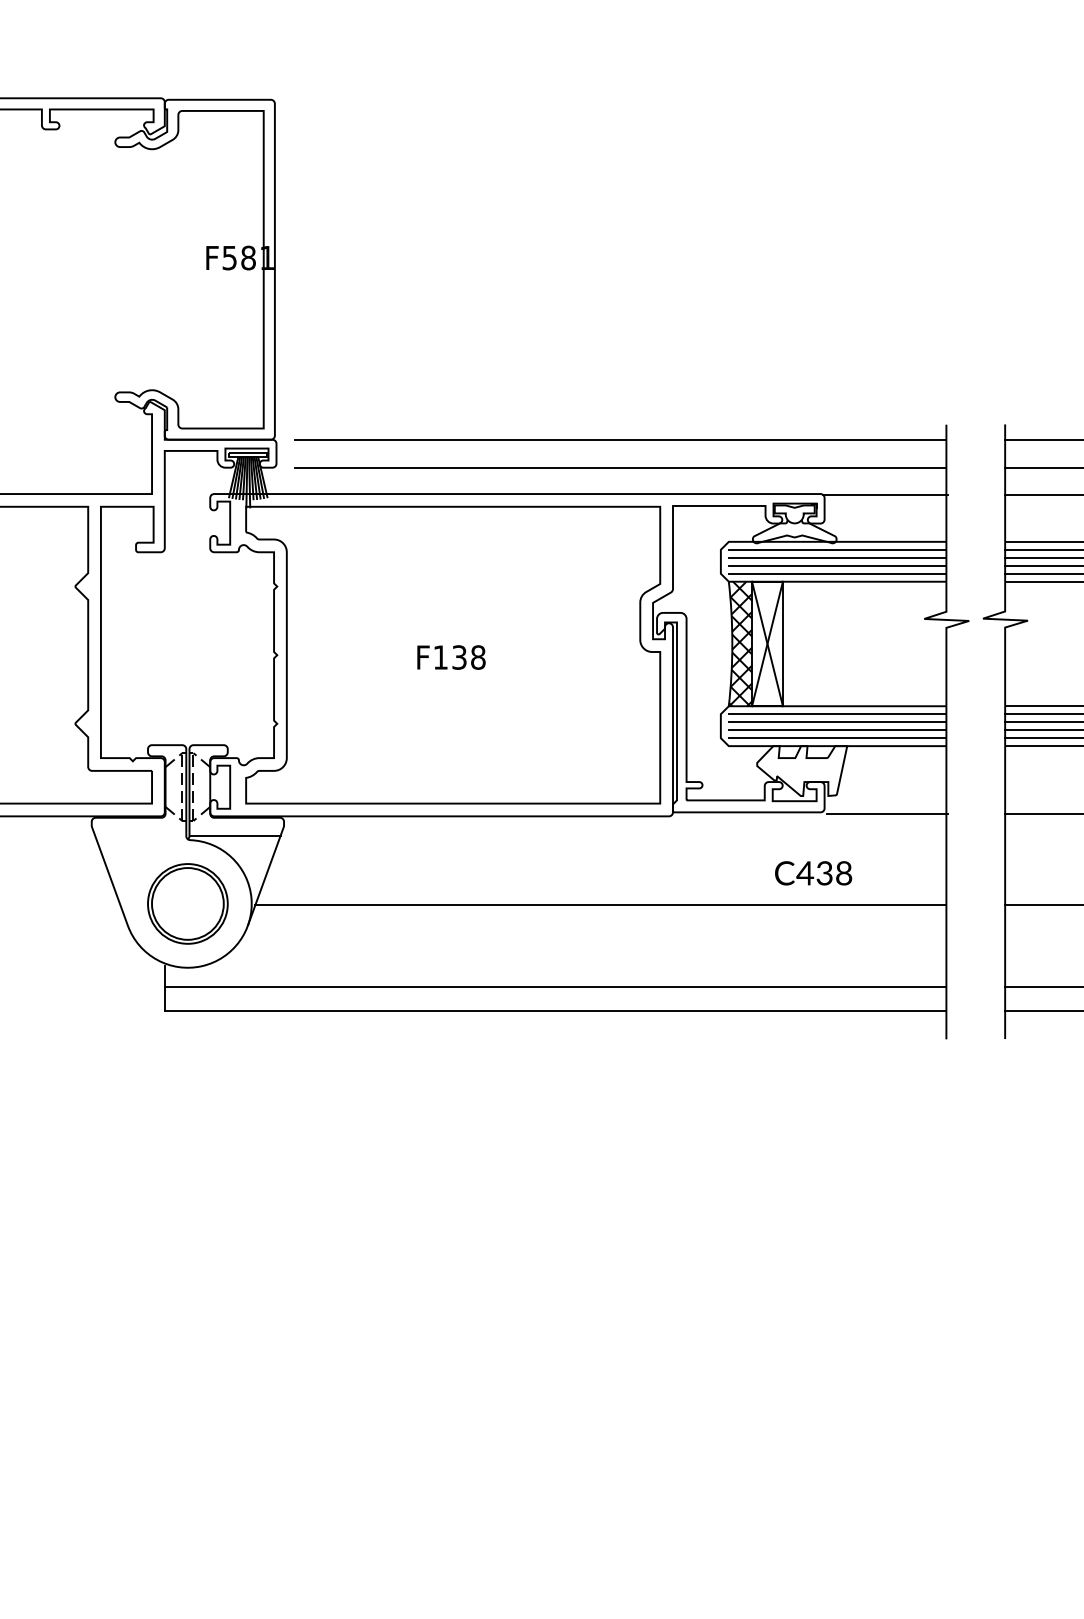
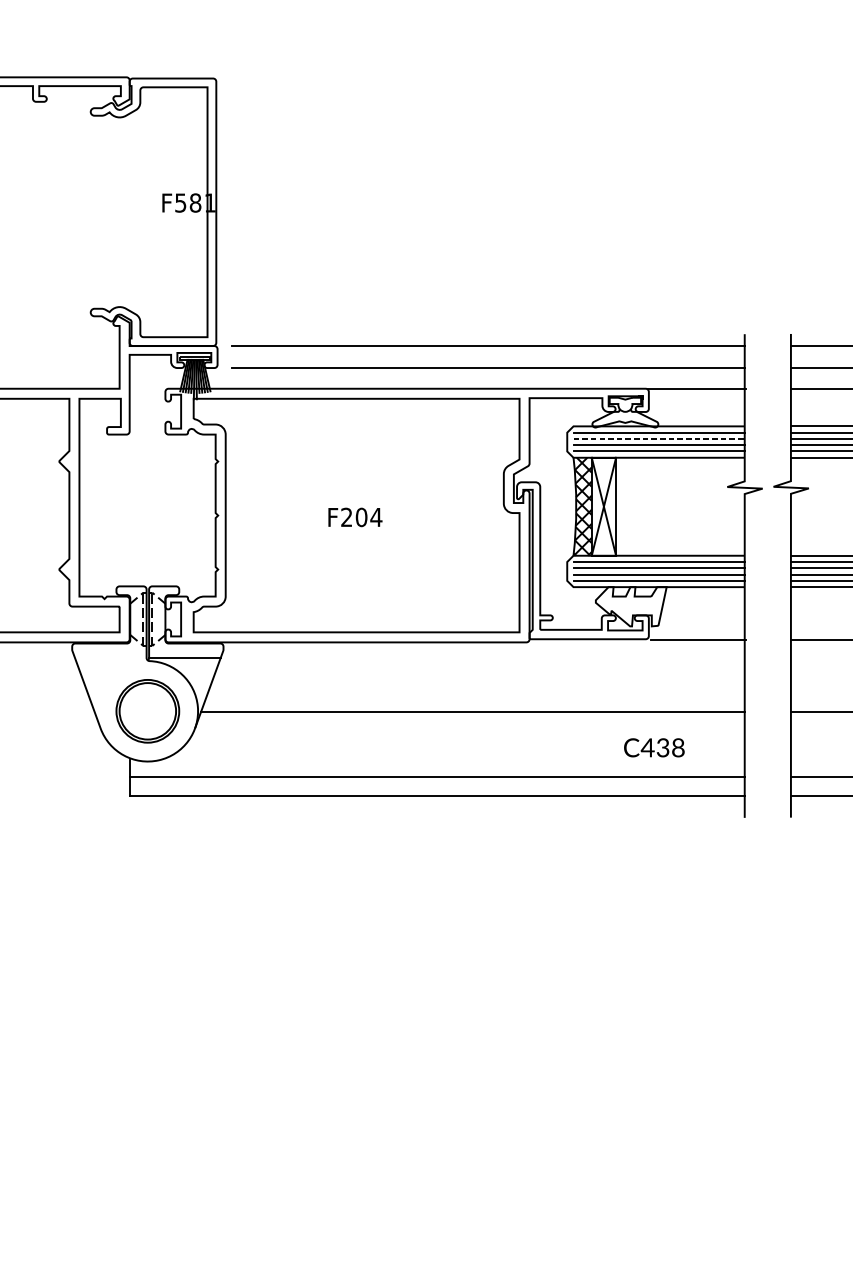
line: (837, 557) -> (659, 438), solid -> dashed
text: (459, 657) -> (361, 517), F138 -> F204
text: (813, 873) -> (654, 747), moved

